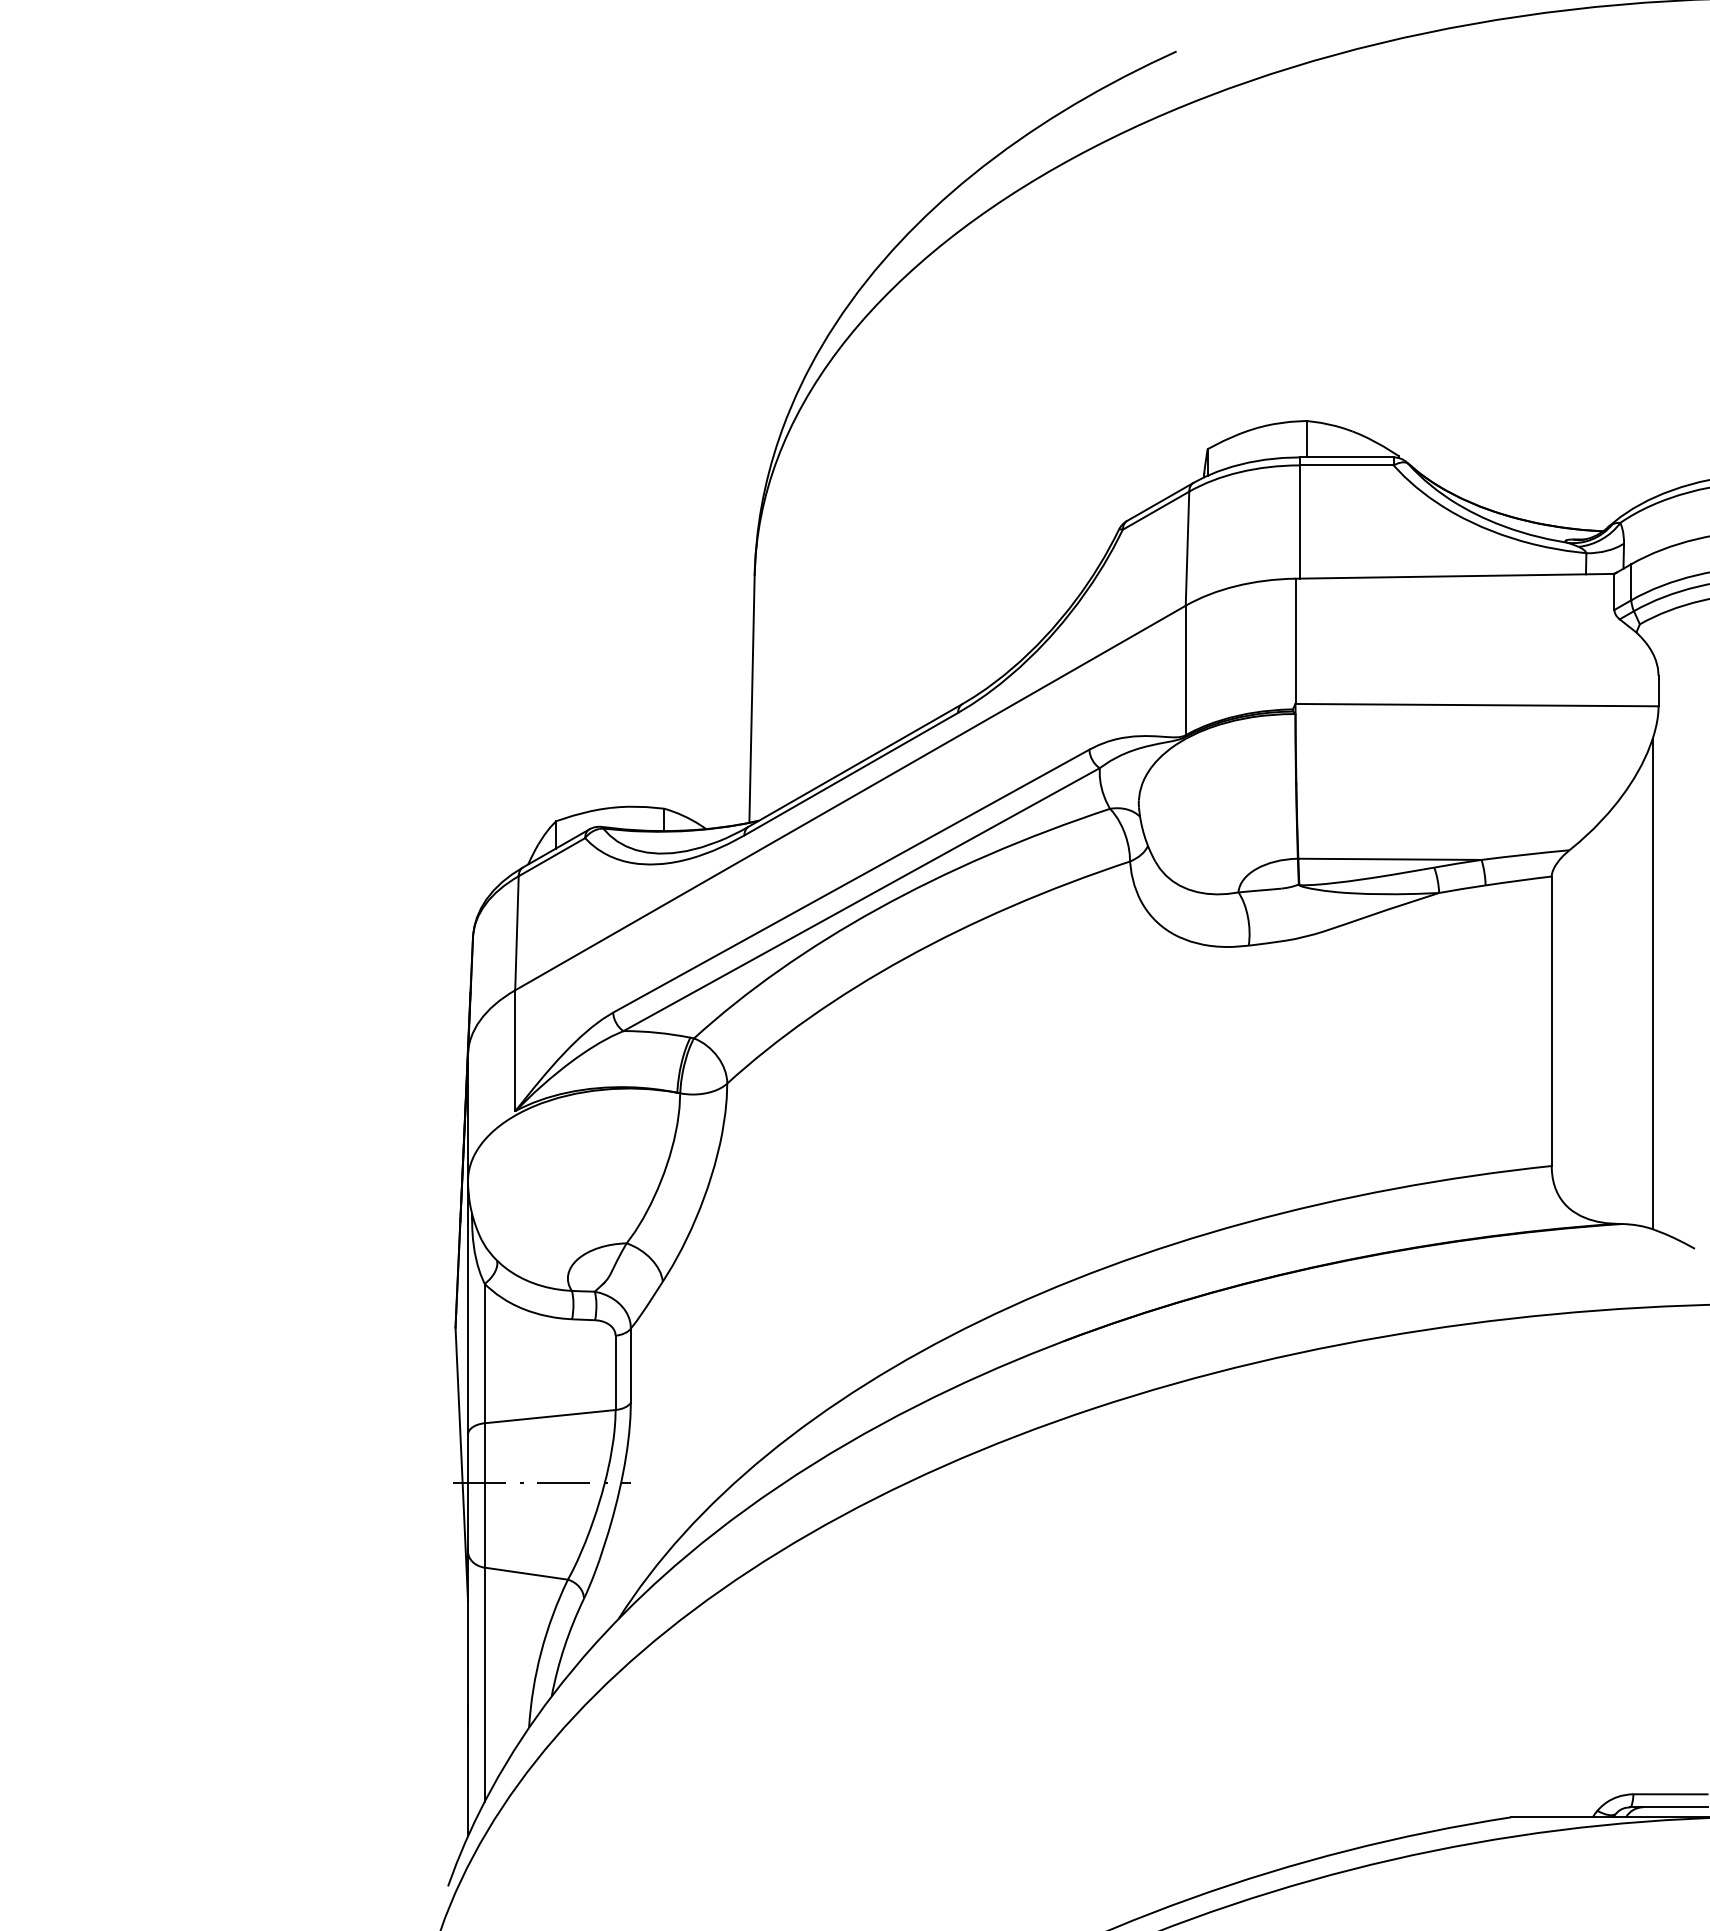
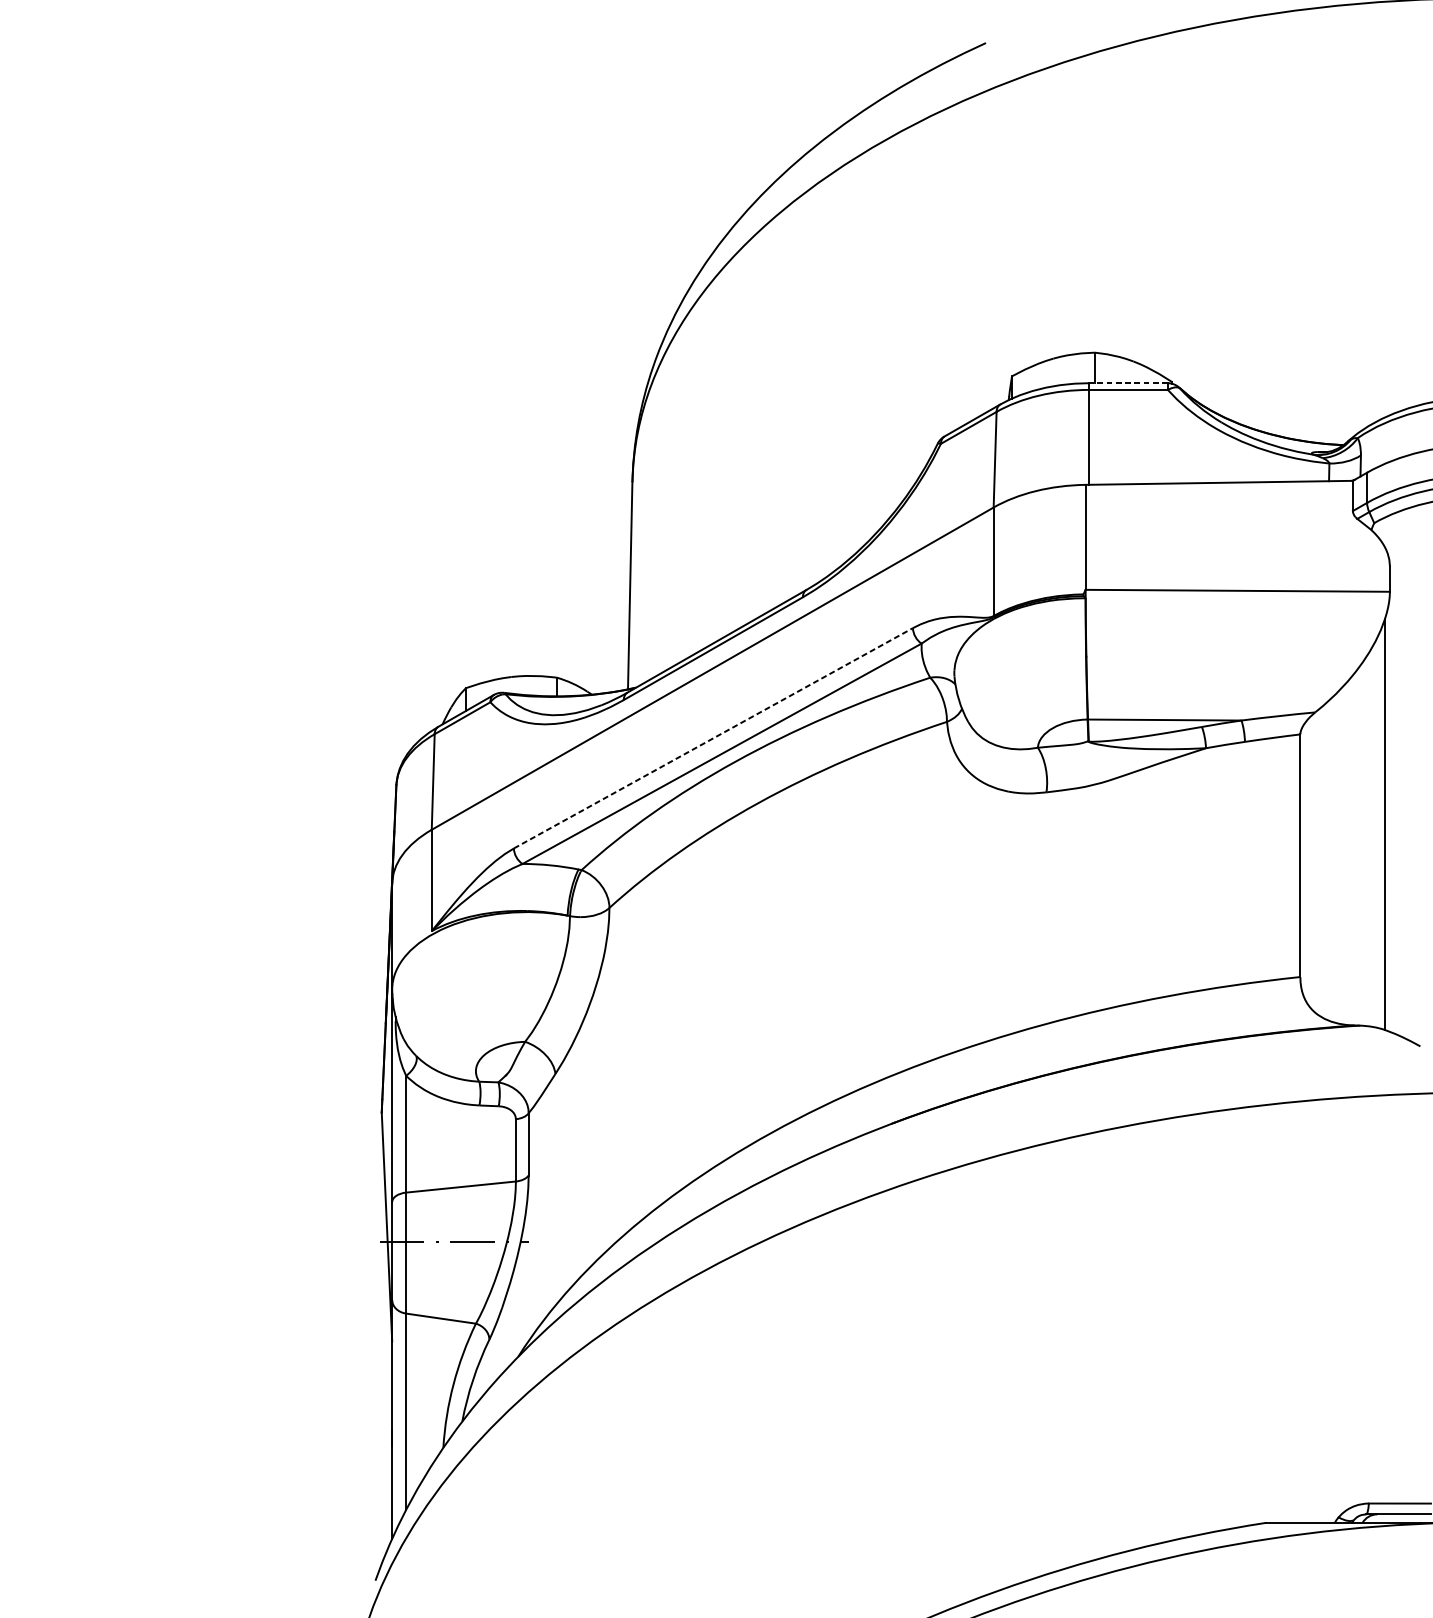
line: (1346, 457) -> (1128, 383), solid -> dashed
line: (851, 881) -> (713, 738), solid -> dashed

